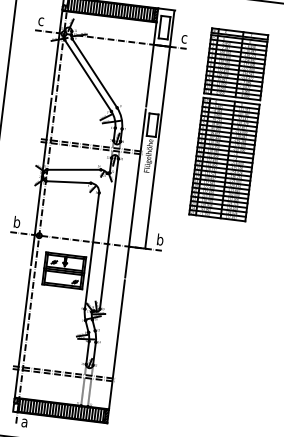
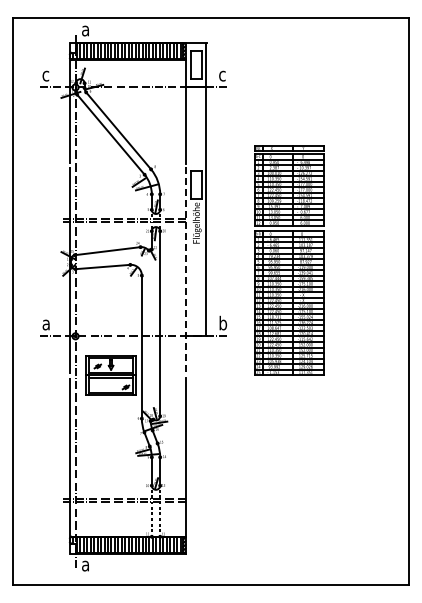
part: (229, 124) -> (289, 260), moved
line: (135, 193) -> (186, 270), solid -> dashed
text: (17, 221) -> (46, 322), b -> a

